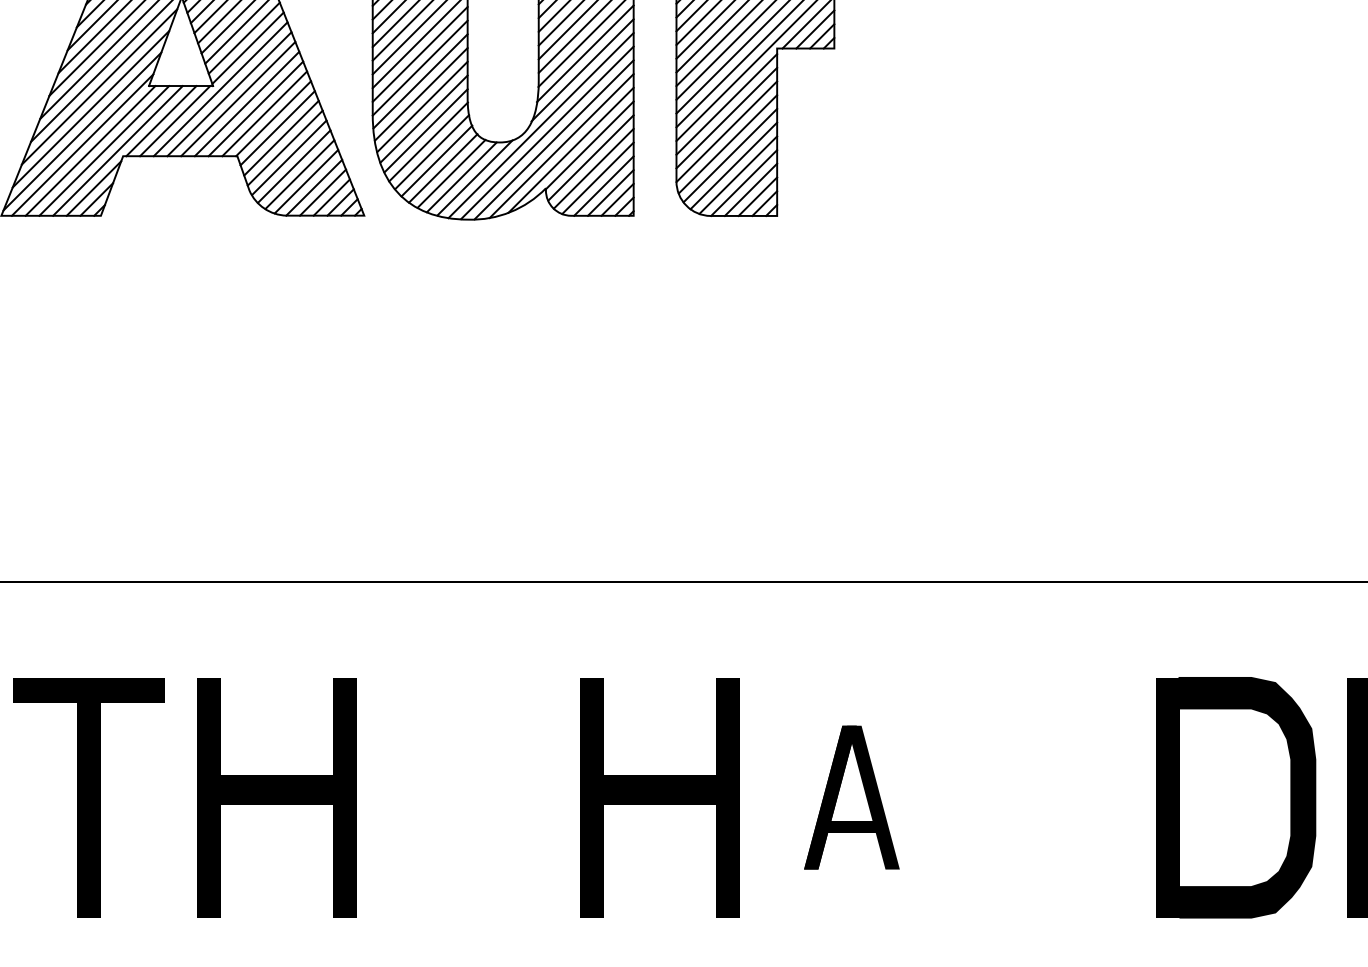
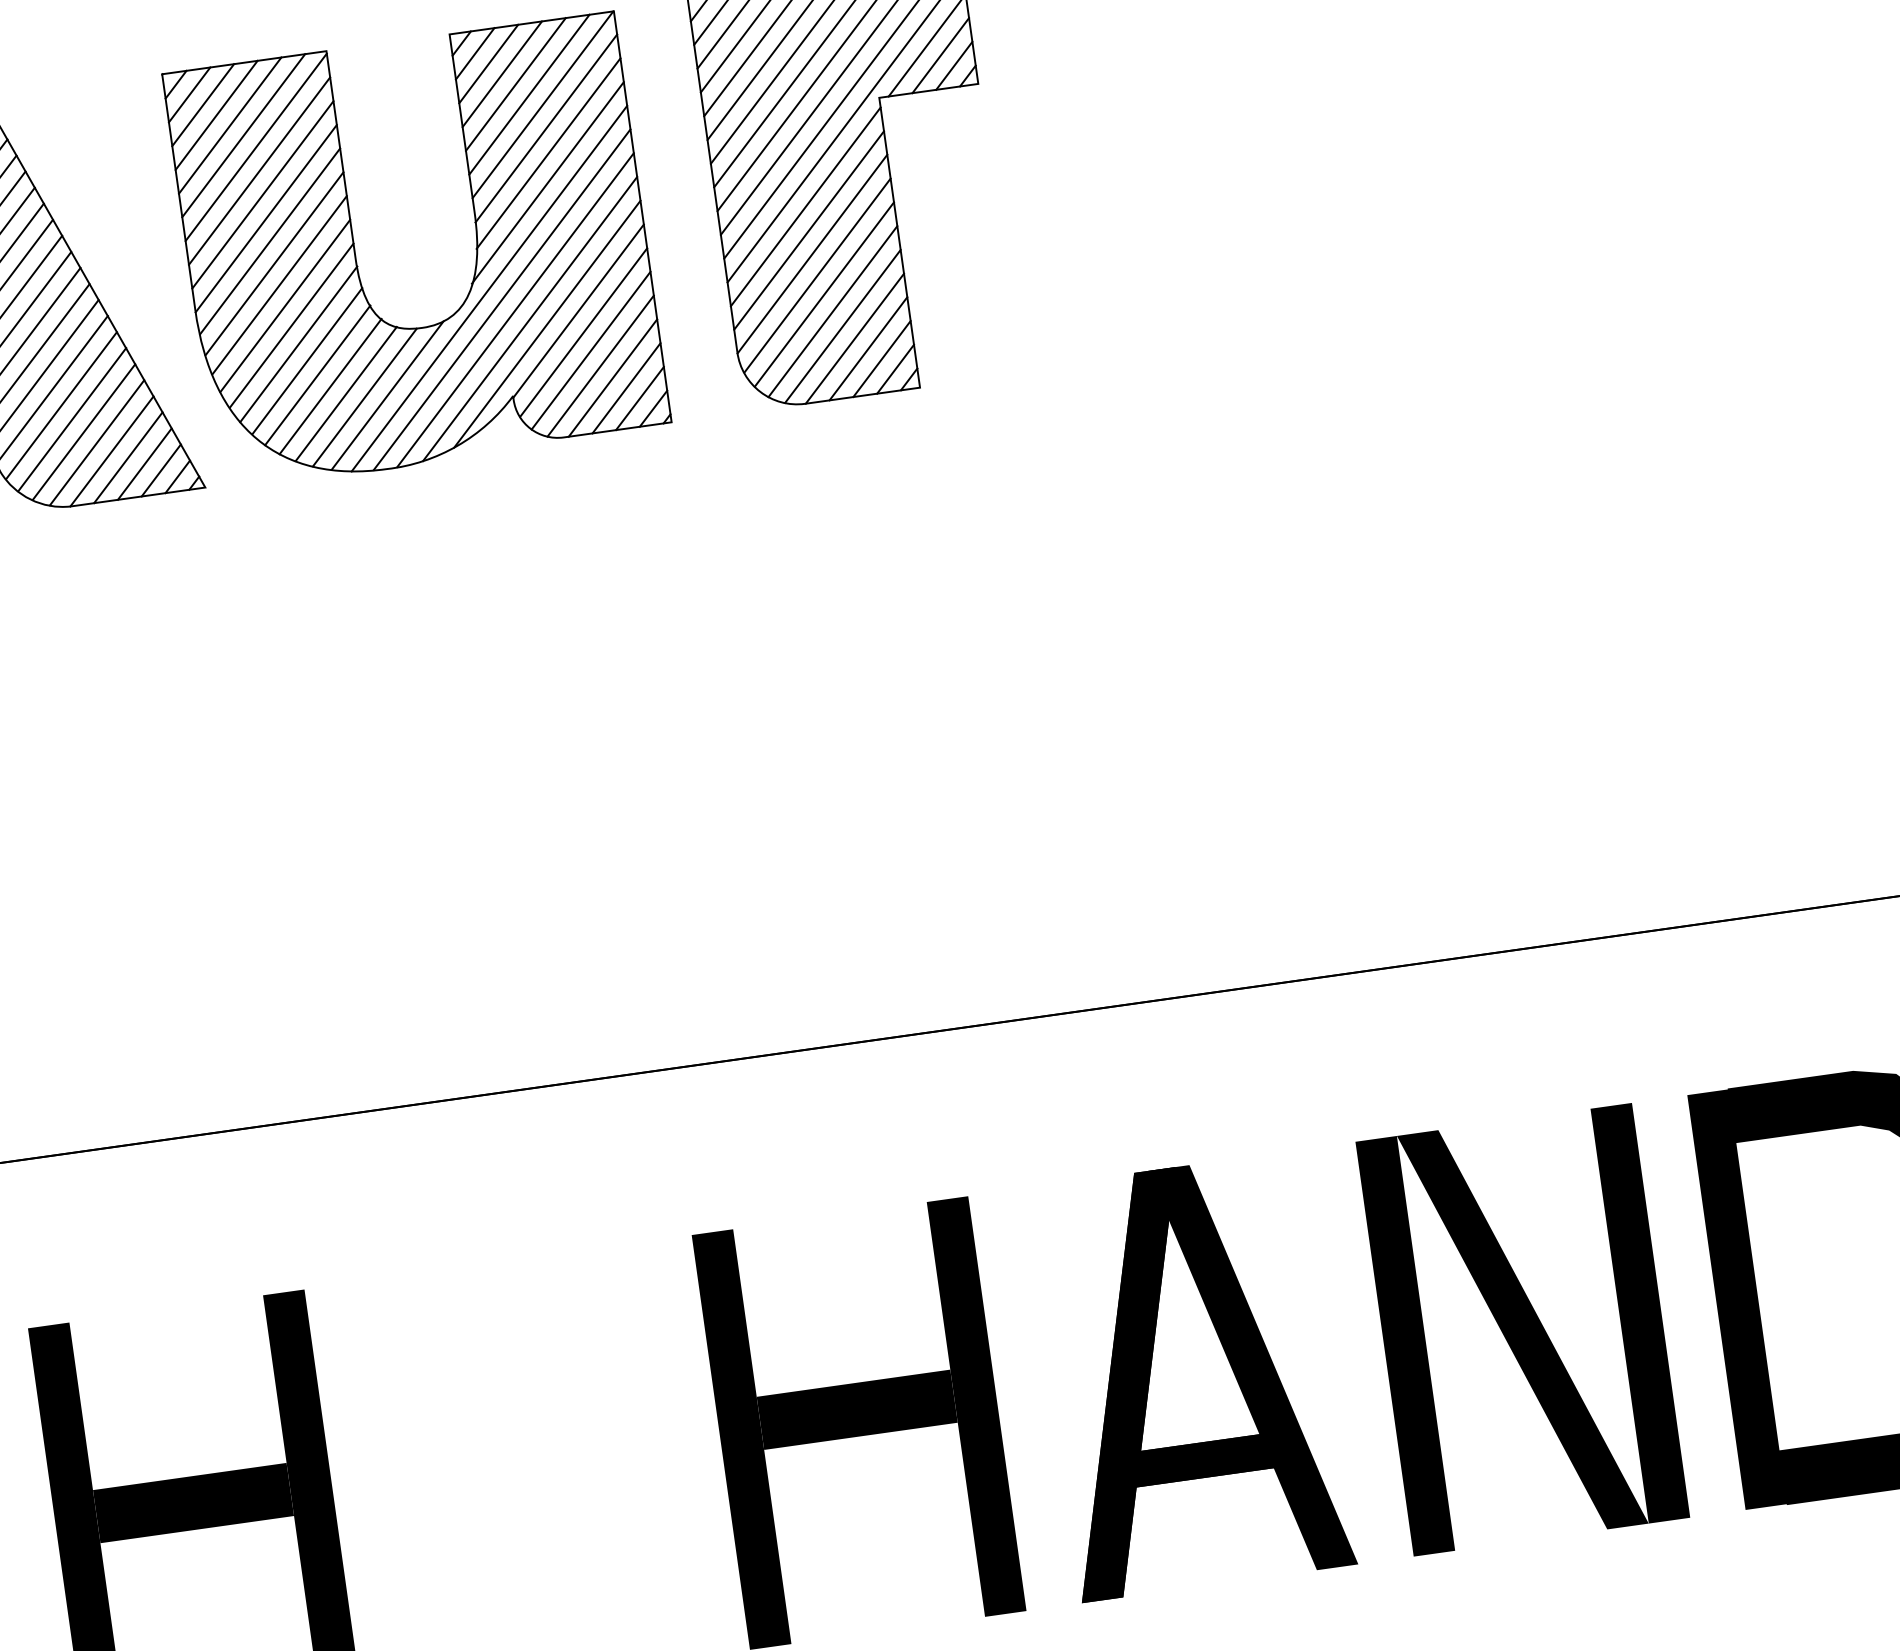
part: (851, 797) -> (1190, 1376), size x1.67
part: (1043, 797) -> (1522, 1329), added

